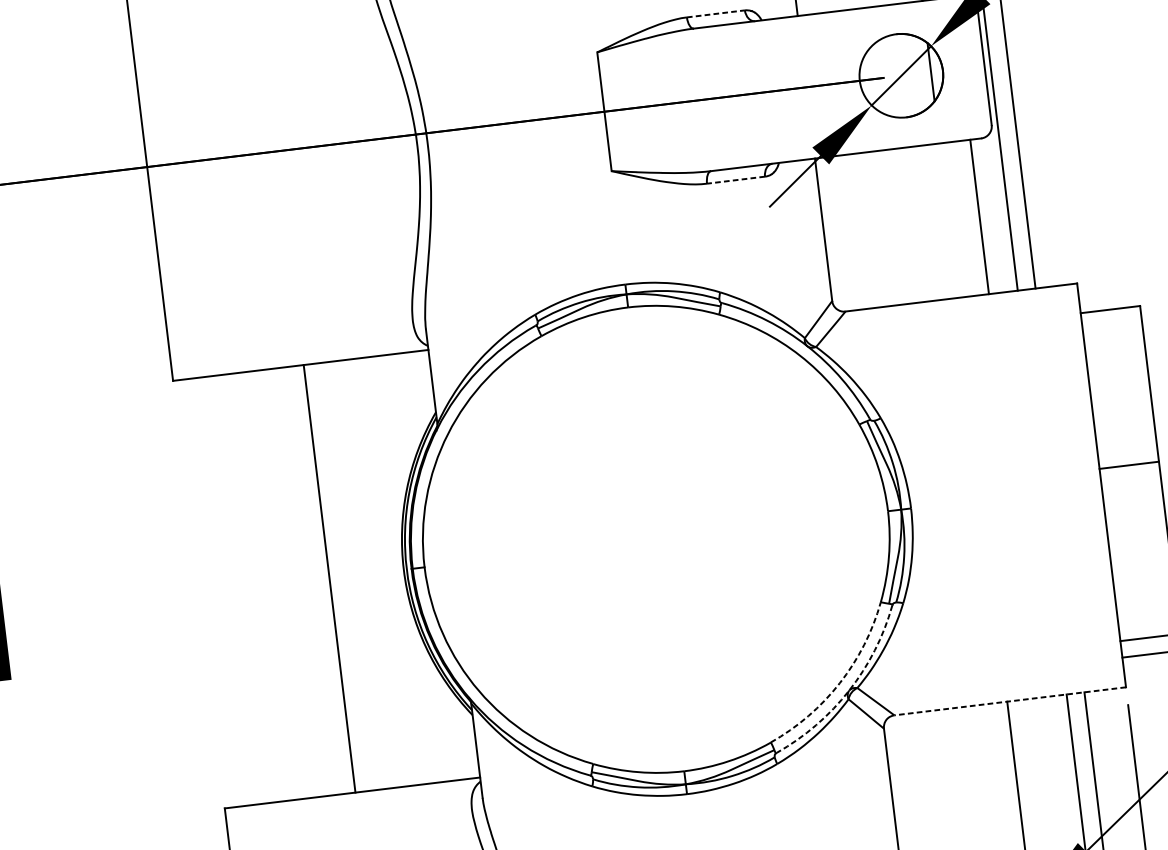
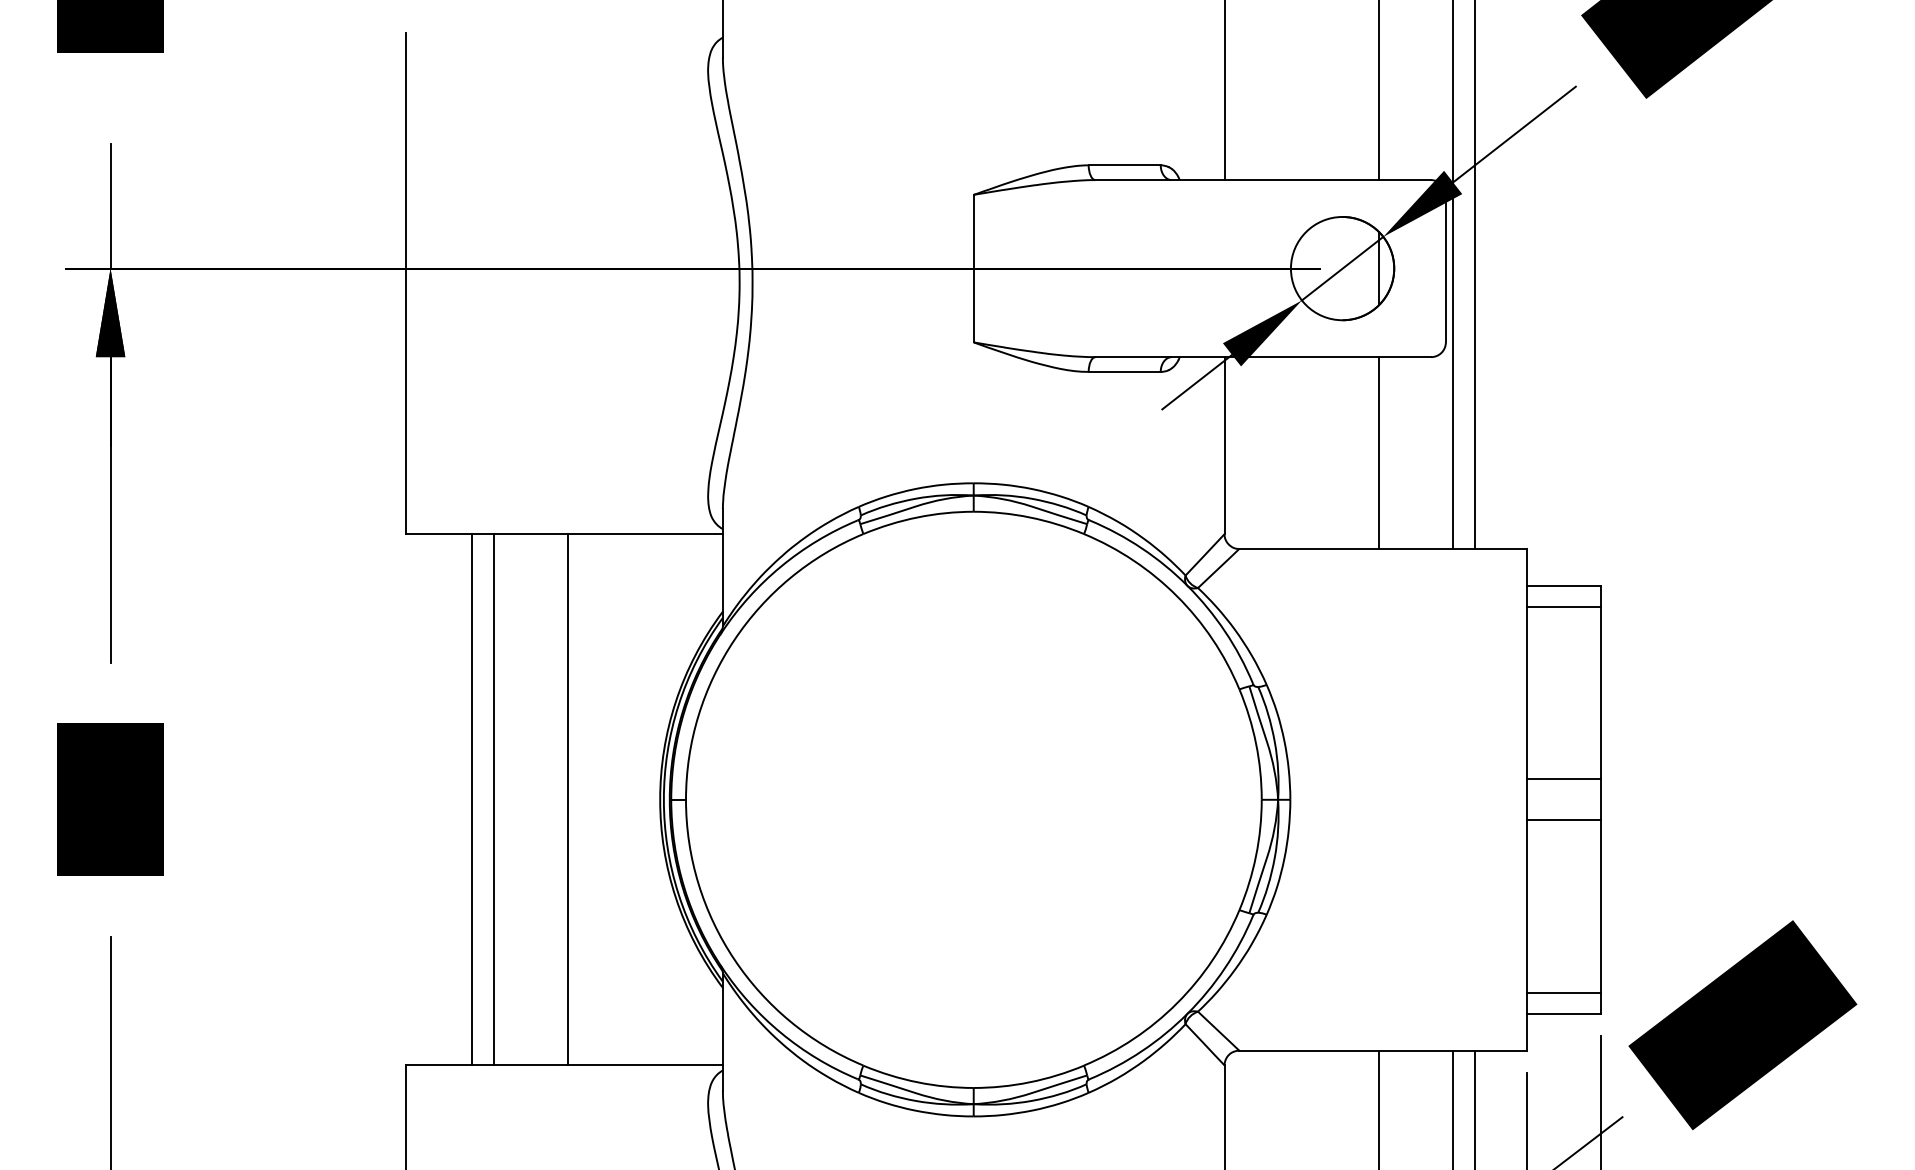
line: (716, 13) -> (1125, 165), dashed -> solid
line: (735, 179) -> (1124, 371), dashed -> solid
line: (979, 216) -> (1379, 452), moved
line: (1112, 326) -> (1563, 606), added
line: (1132, 498) -> (1563, 820), added
line: (270, 585) -> (494, 799), added
line: (252, 587) -> (472, 799), added
arc: (840, 683) -> (1177, 1003), dashed -> solid
arc: (849, 690) -> (1187, 1013), dashed -> solid
line: (1010, 701) -> (1383, 1050), dashed -> solid

